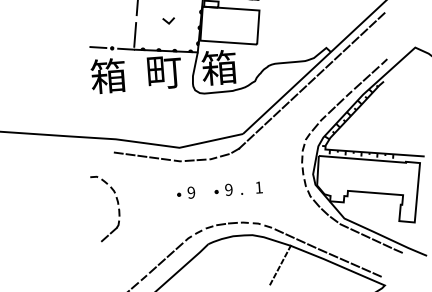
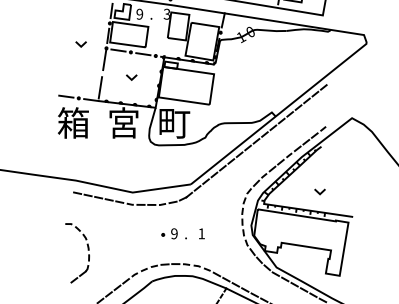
text: (219, 67) -> (174, 122), 箱 -> 町
text: (164, 71) -> (124, 122), 町 -> 宮
line: (384, 131) -> (318, 191), added
part: (185, 192) -> (135, 233), removed
part: (116, 204) -> (87, 250), moved

